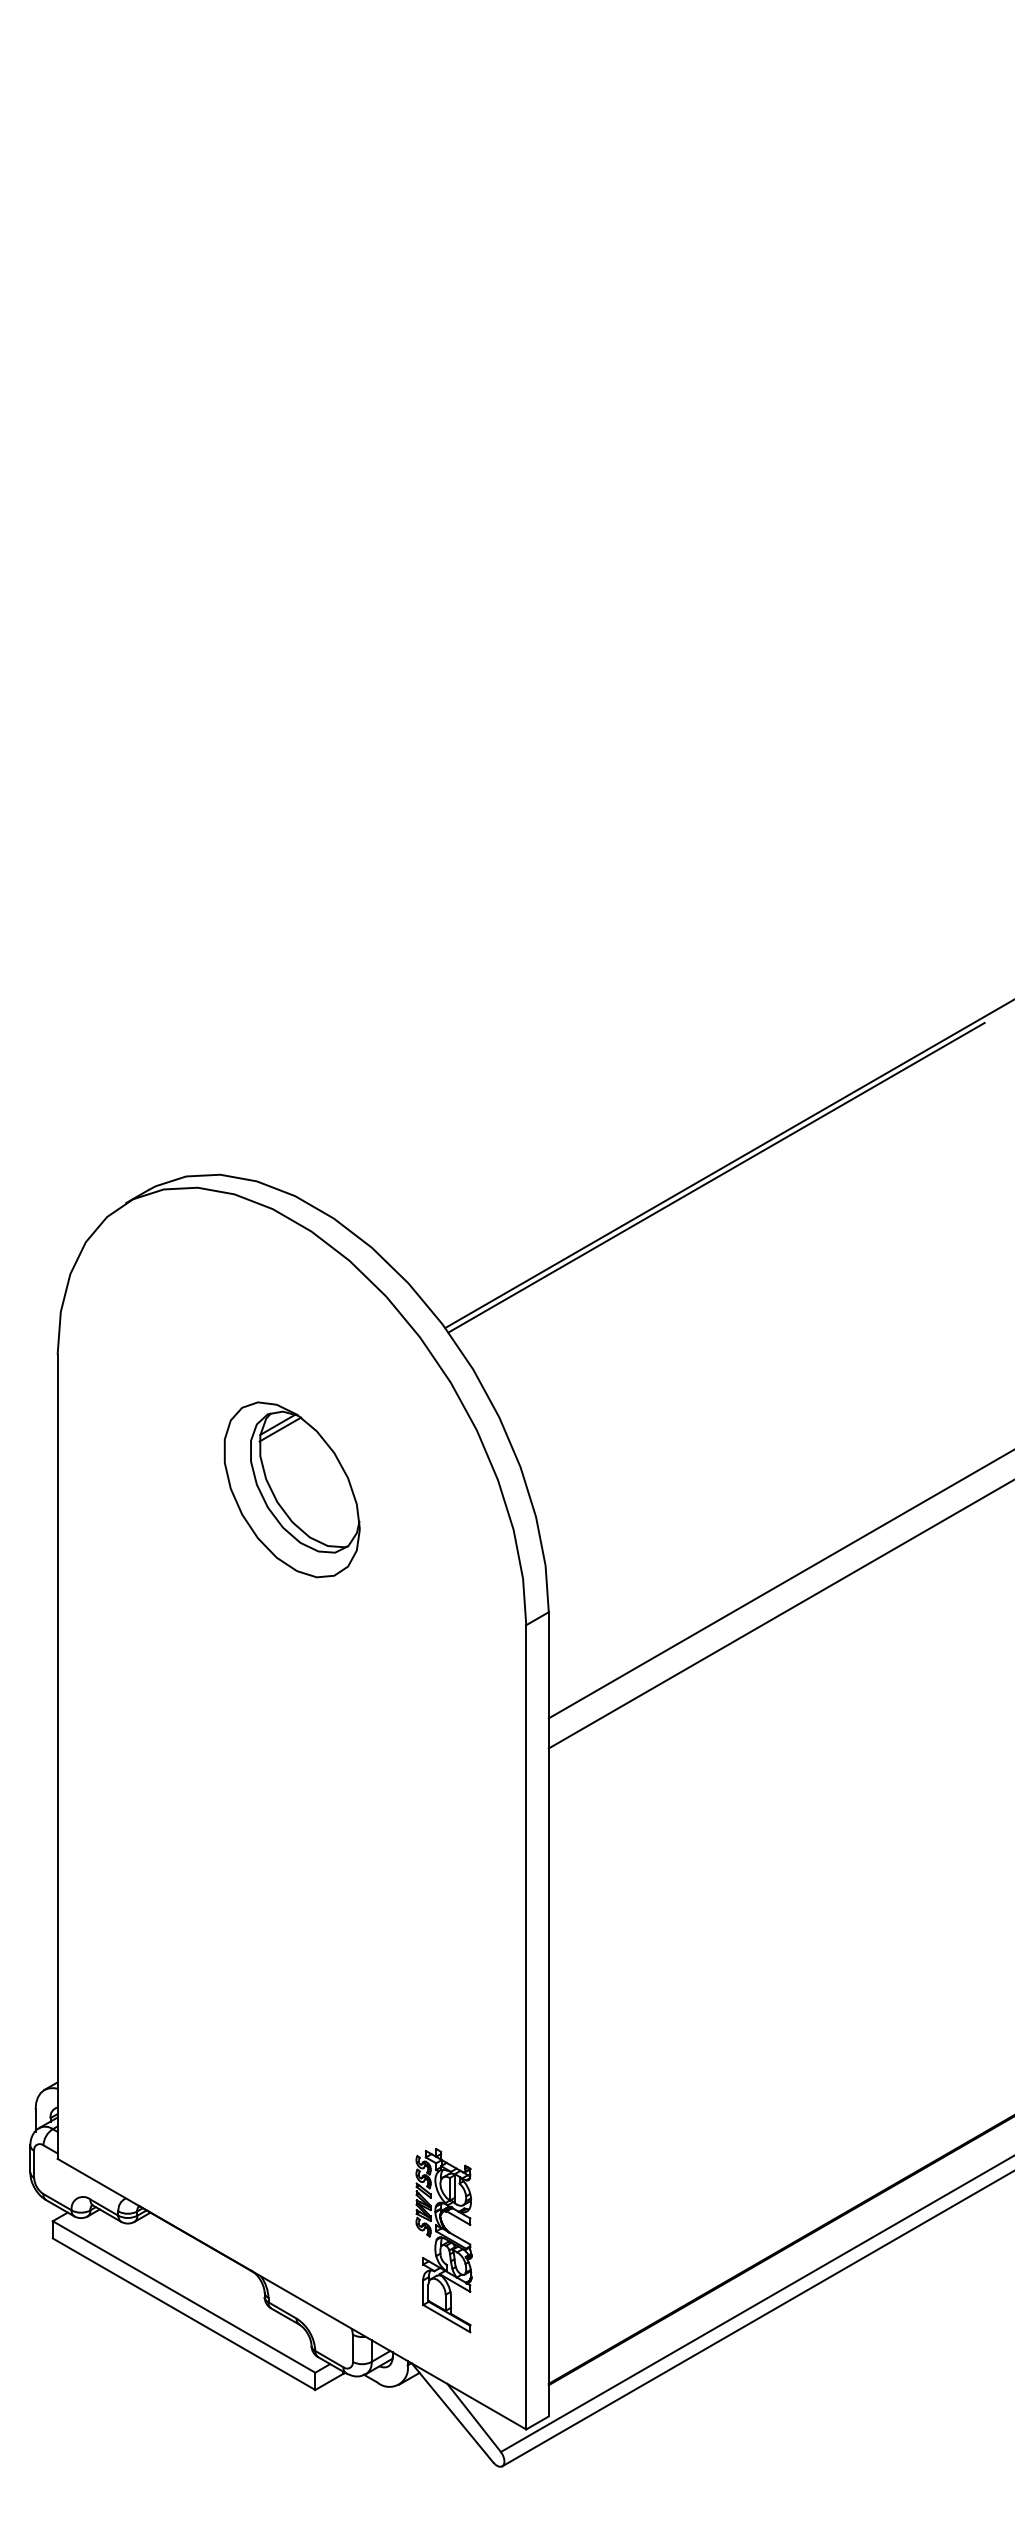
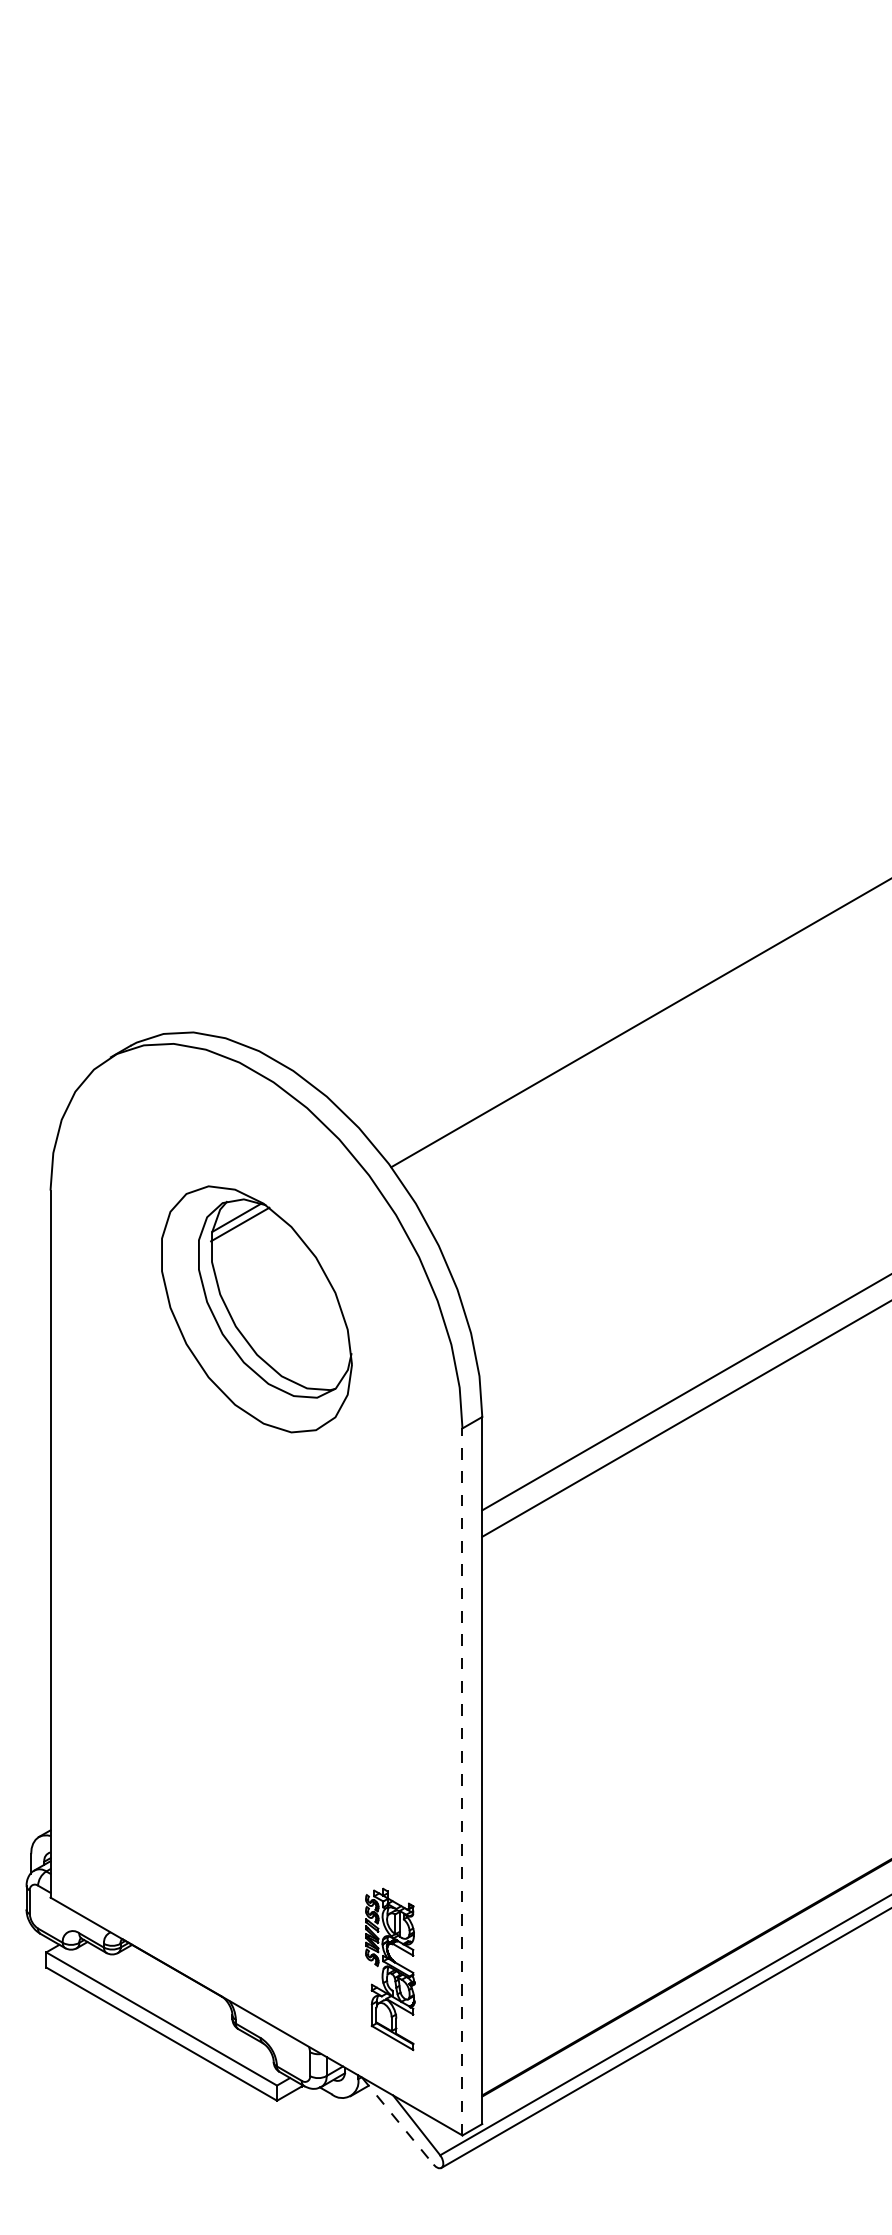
line: (716, 1177) -> (629, 1034), removed
part: (291, 1489) -> (256, 1309), size x1.6
line: (526, 2026) -> (462, 1781), solid -> dashed
line: (452, 2413) -> (397, 2121), solid -> dashed

